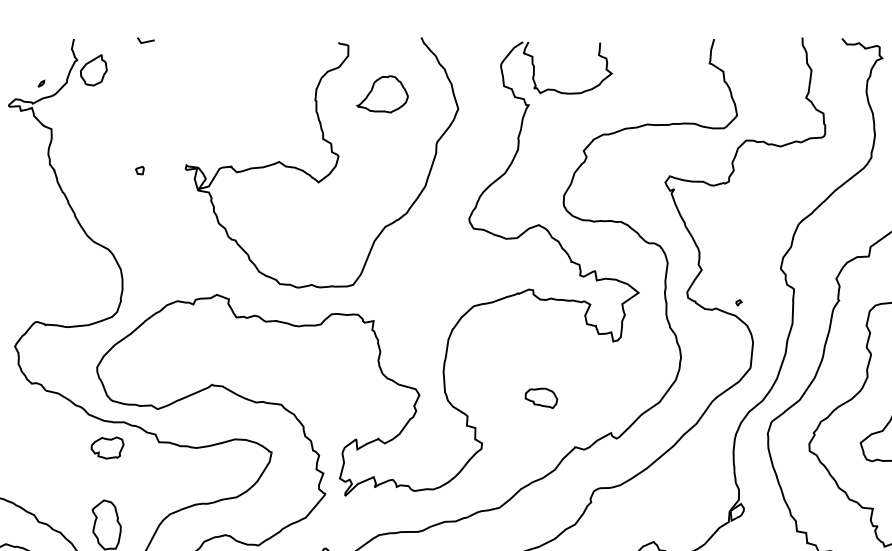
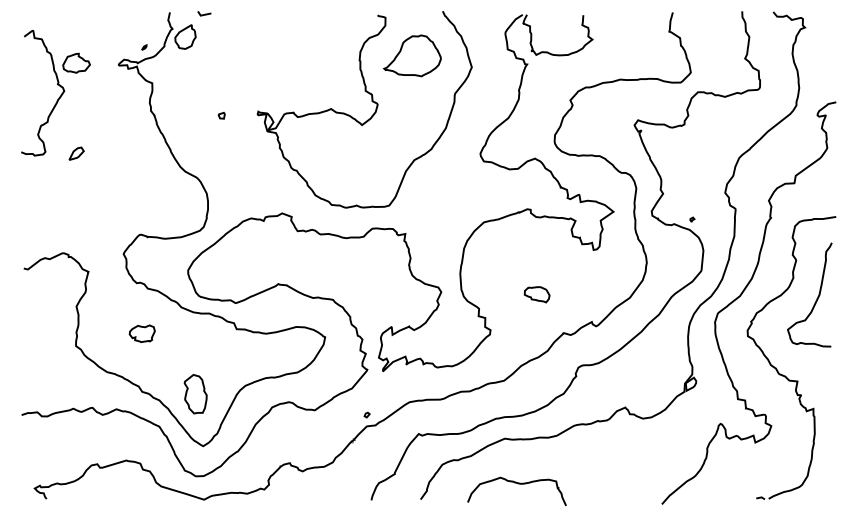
line: (147, 40) -> (205, 13), moved
part: (381, 93) -> (411, 55), size x1.43
part: (106, 447) -> (141, 333), moved

